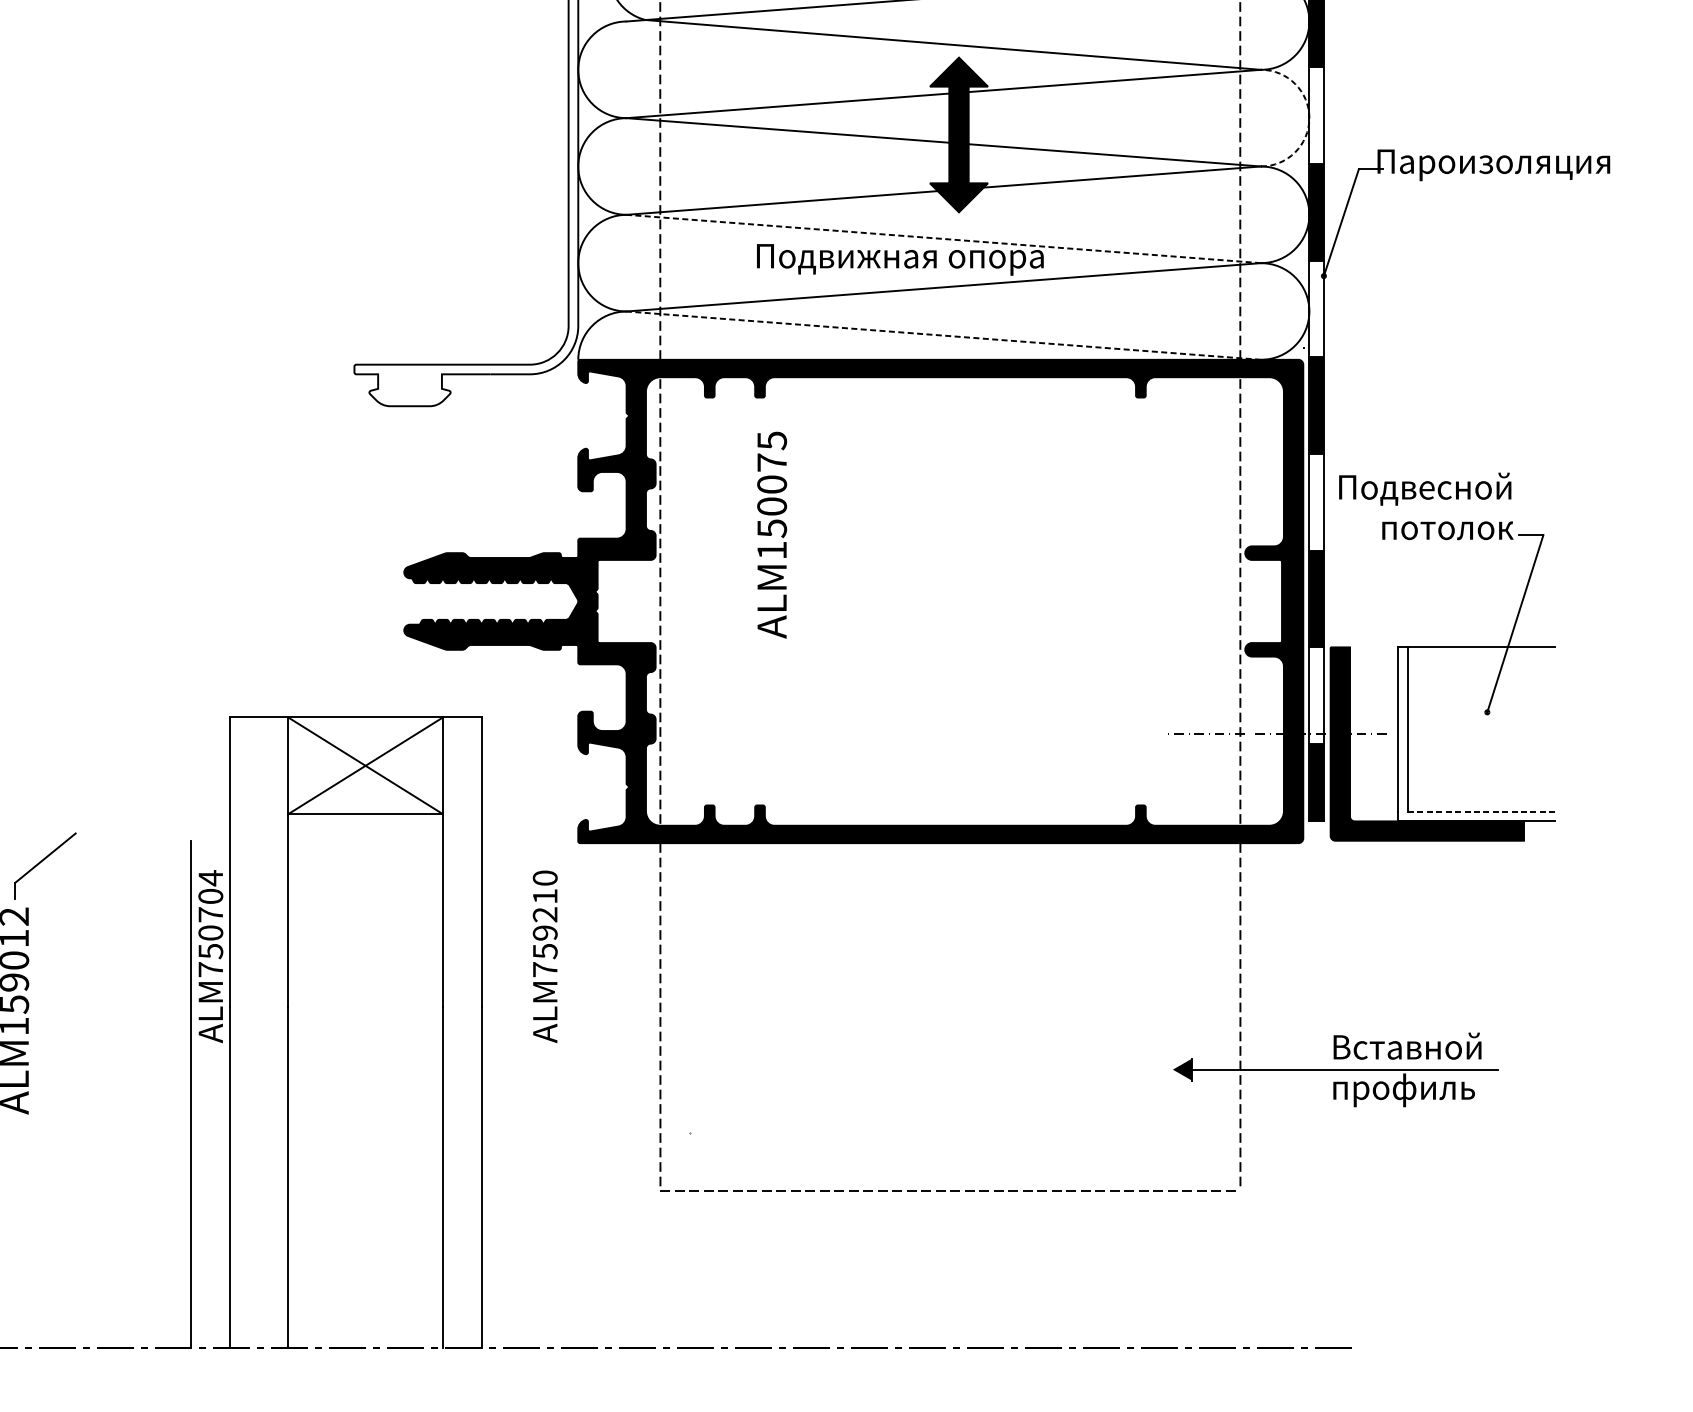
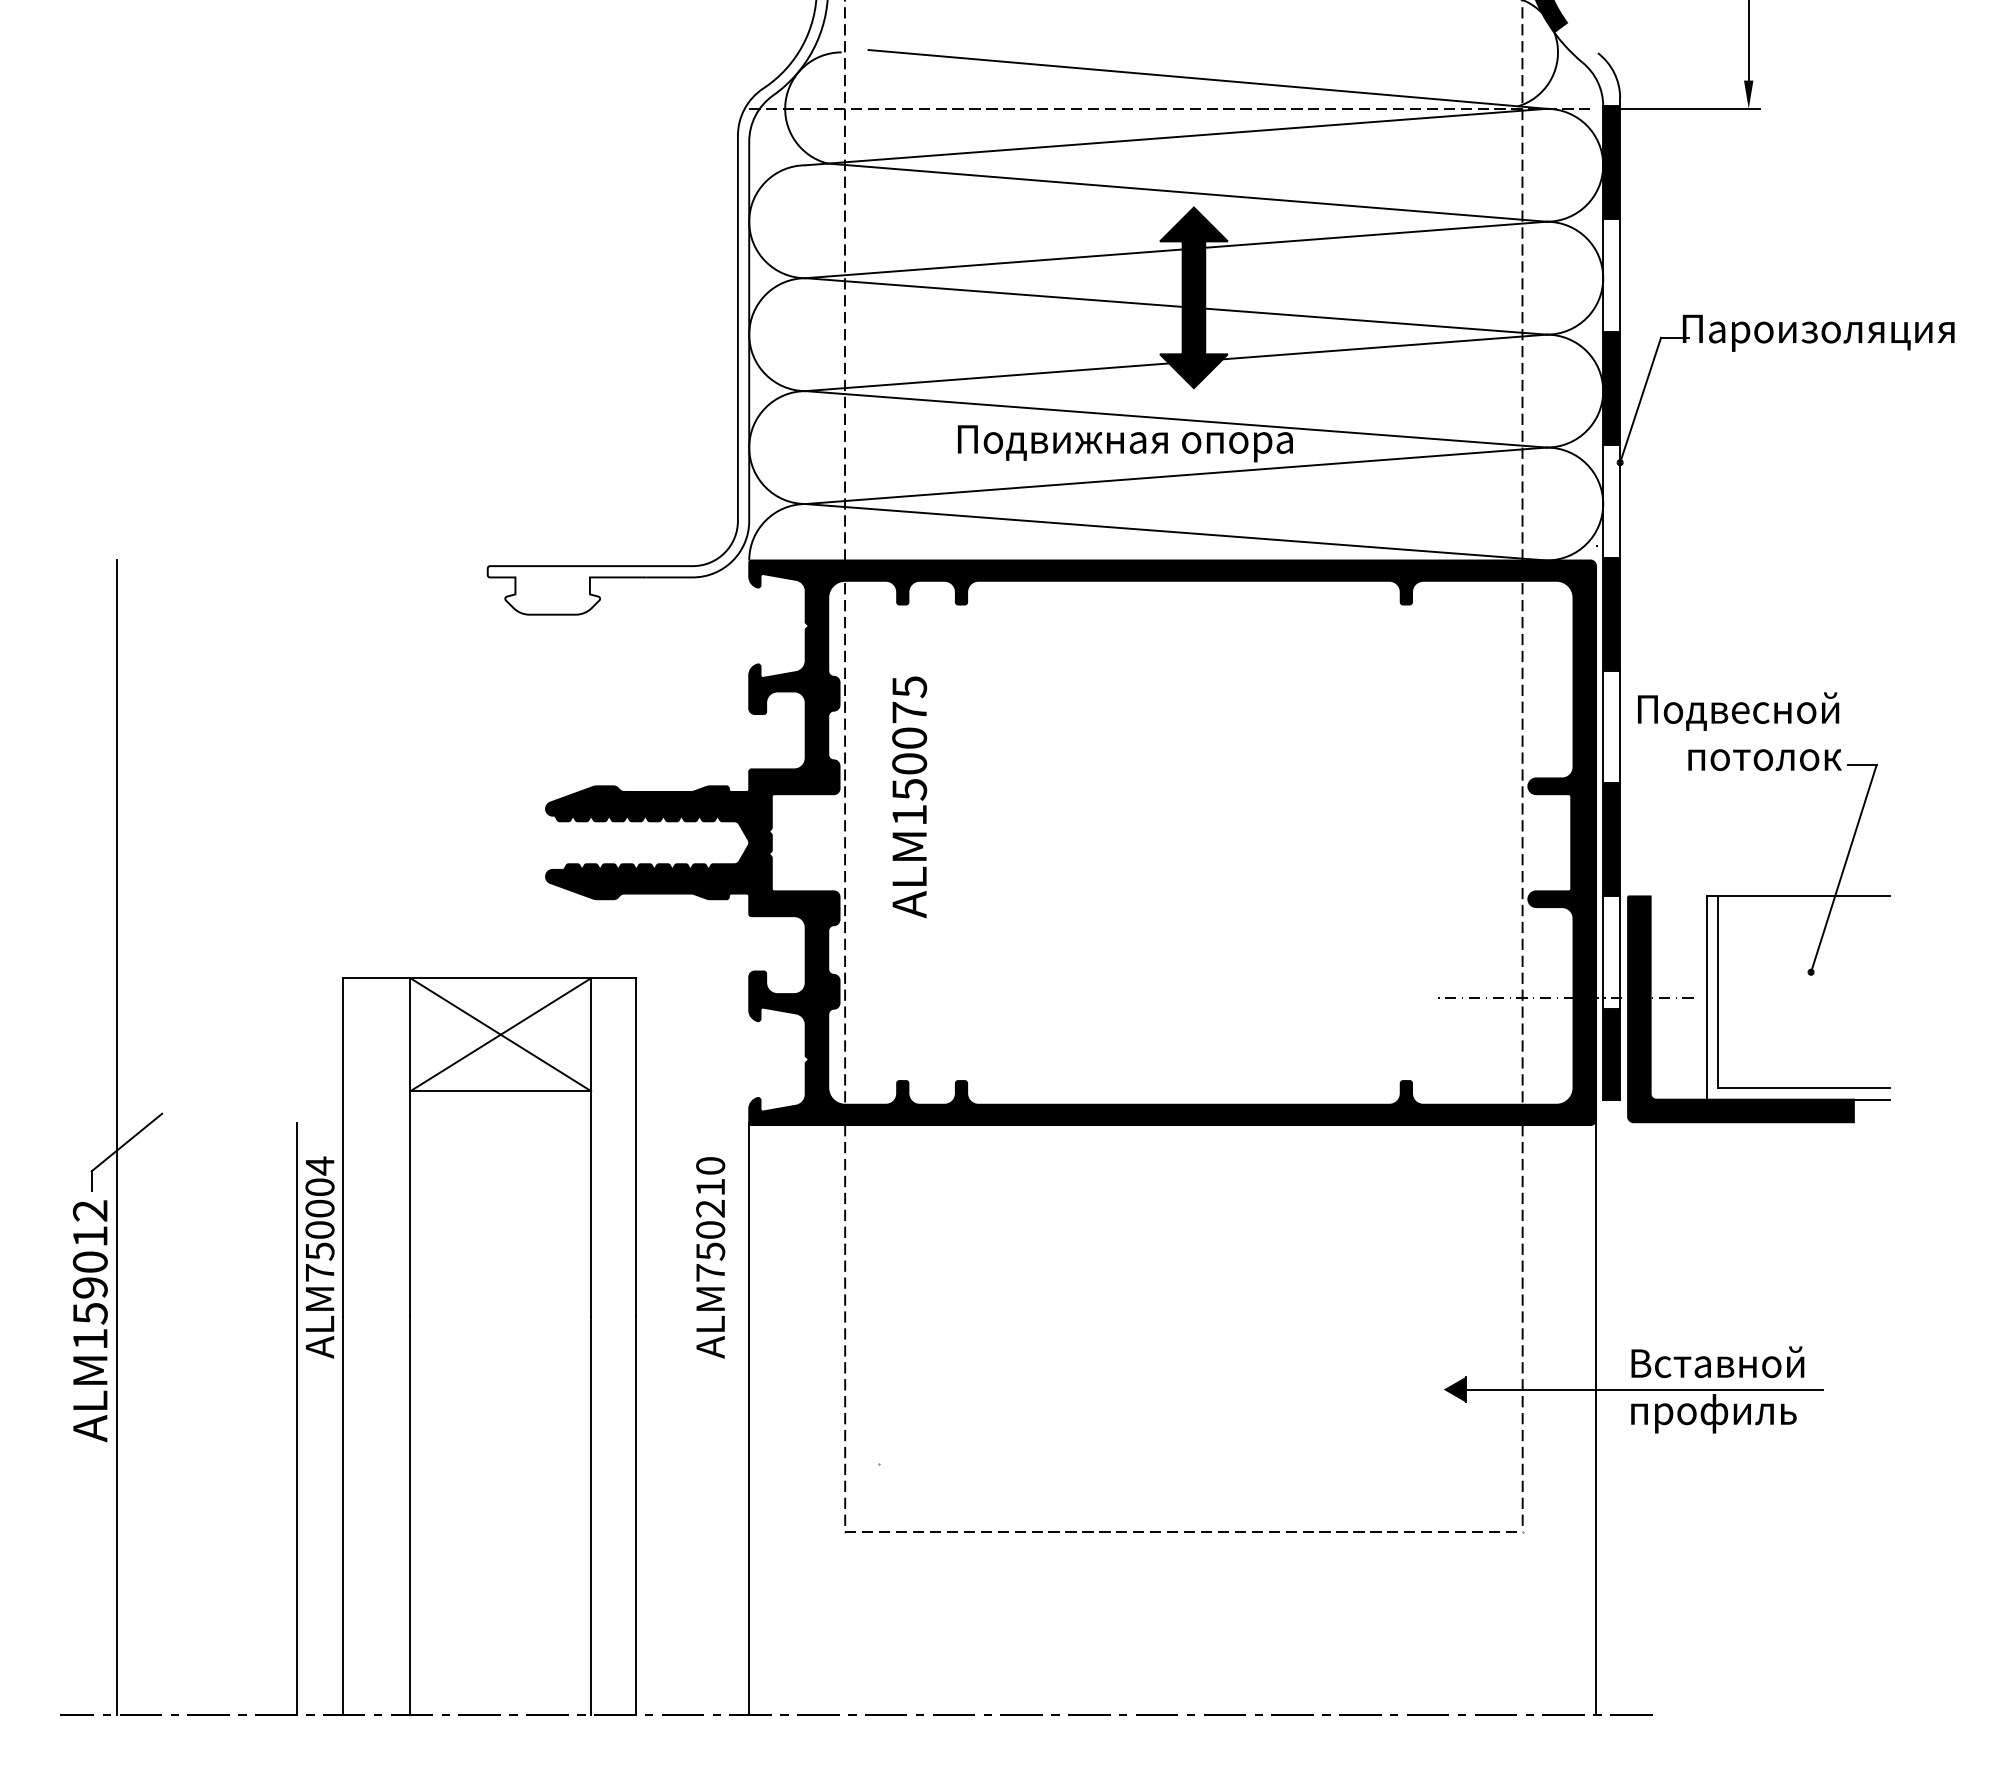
arc: (1309, 118) -> (1603, 278), dashed -> solid
line: (944, 239) -> (1176, 419), dashed -> solid
line: (944, 335) -> (1176, 532), dashed -> solid
text: (772, 535) -> (909, 797), moved
line: (1481, 811) -> (1804, 1088), dashed -> solid
line: (36, 853) -> (116, 1137), added
text: (210, 914) -> (319, 1208), ALM750704 -> ALM750004
text: (545, 932) -> (710, 1229), ALM759210 -> ALM750210
line: (1303, 1092) -> (1596, 1416), added
line: (578, 1094) -> (749, 1418), added

